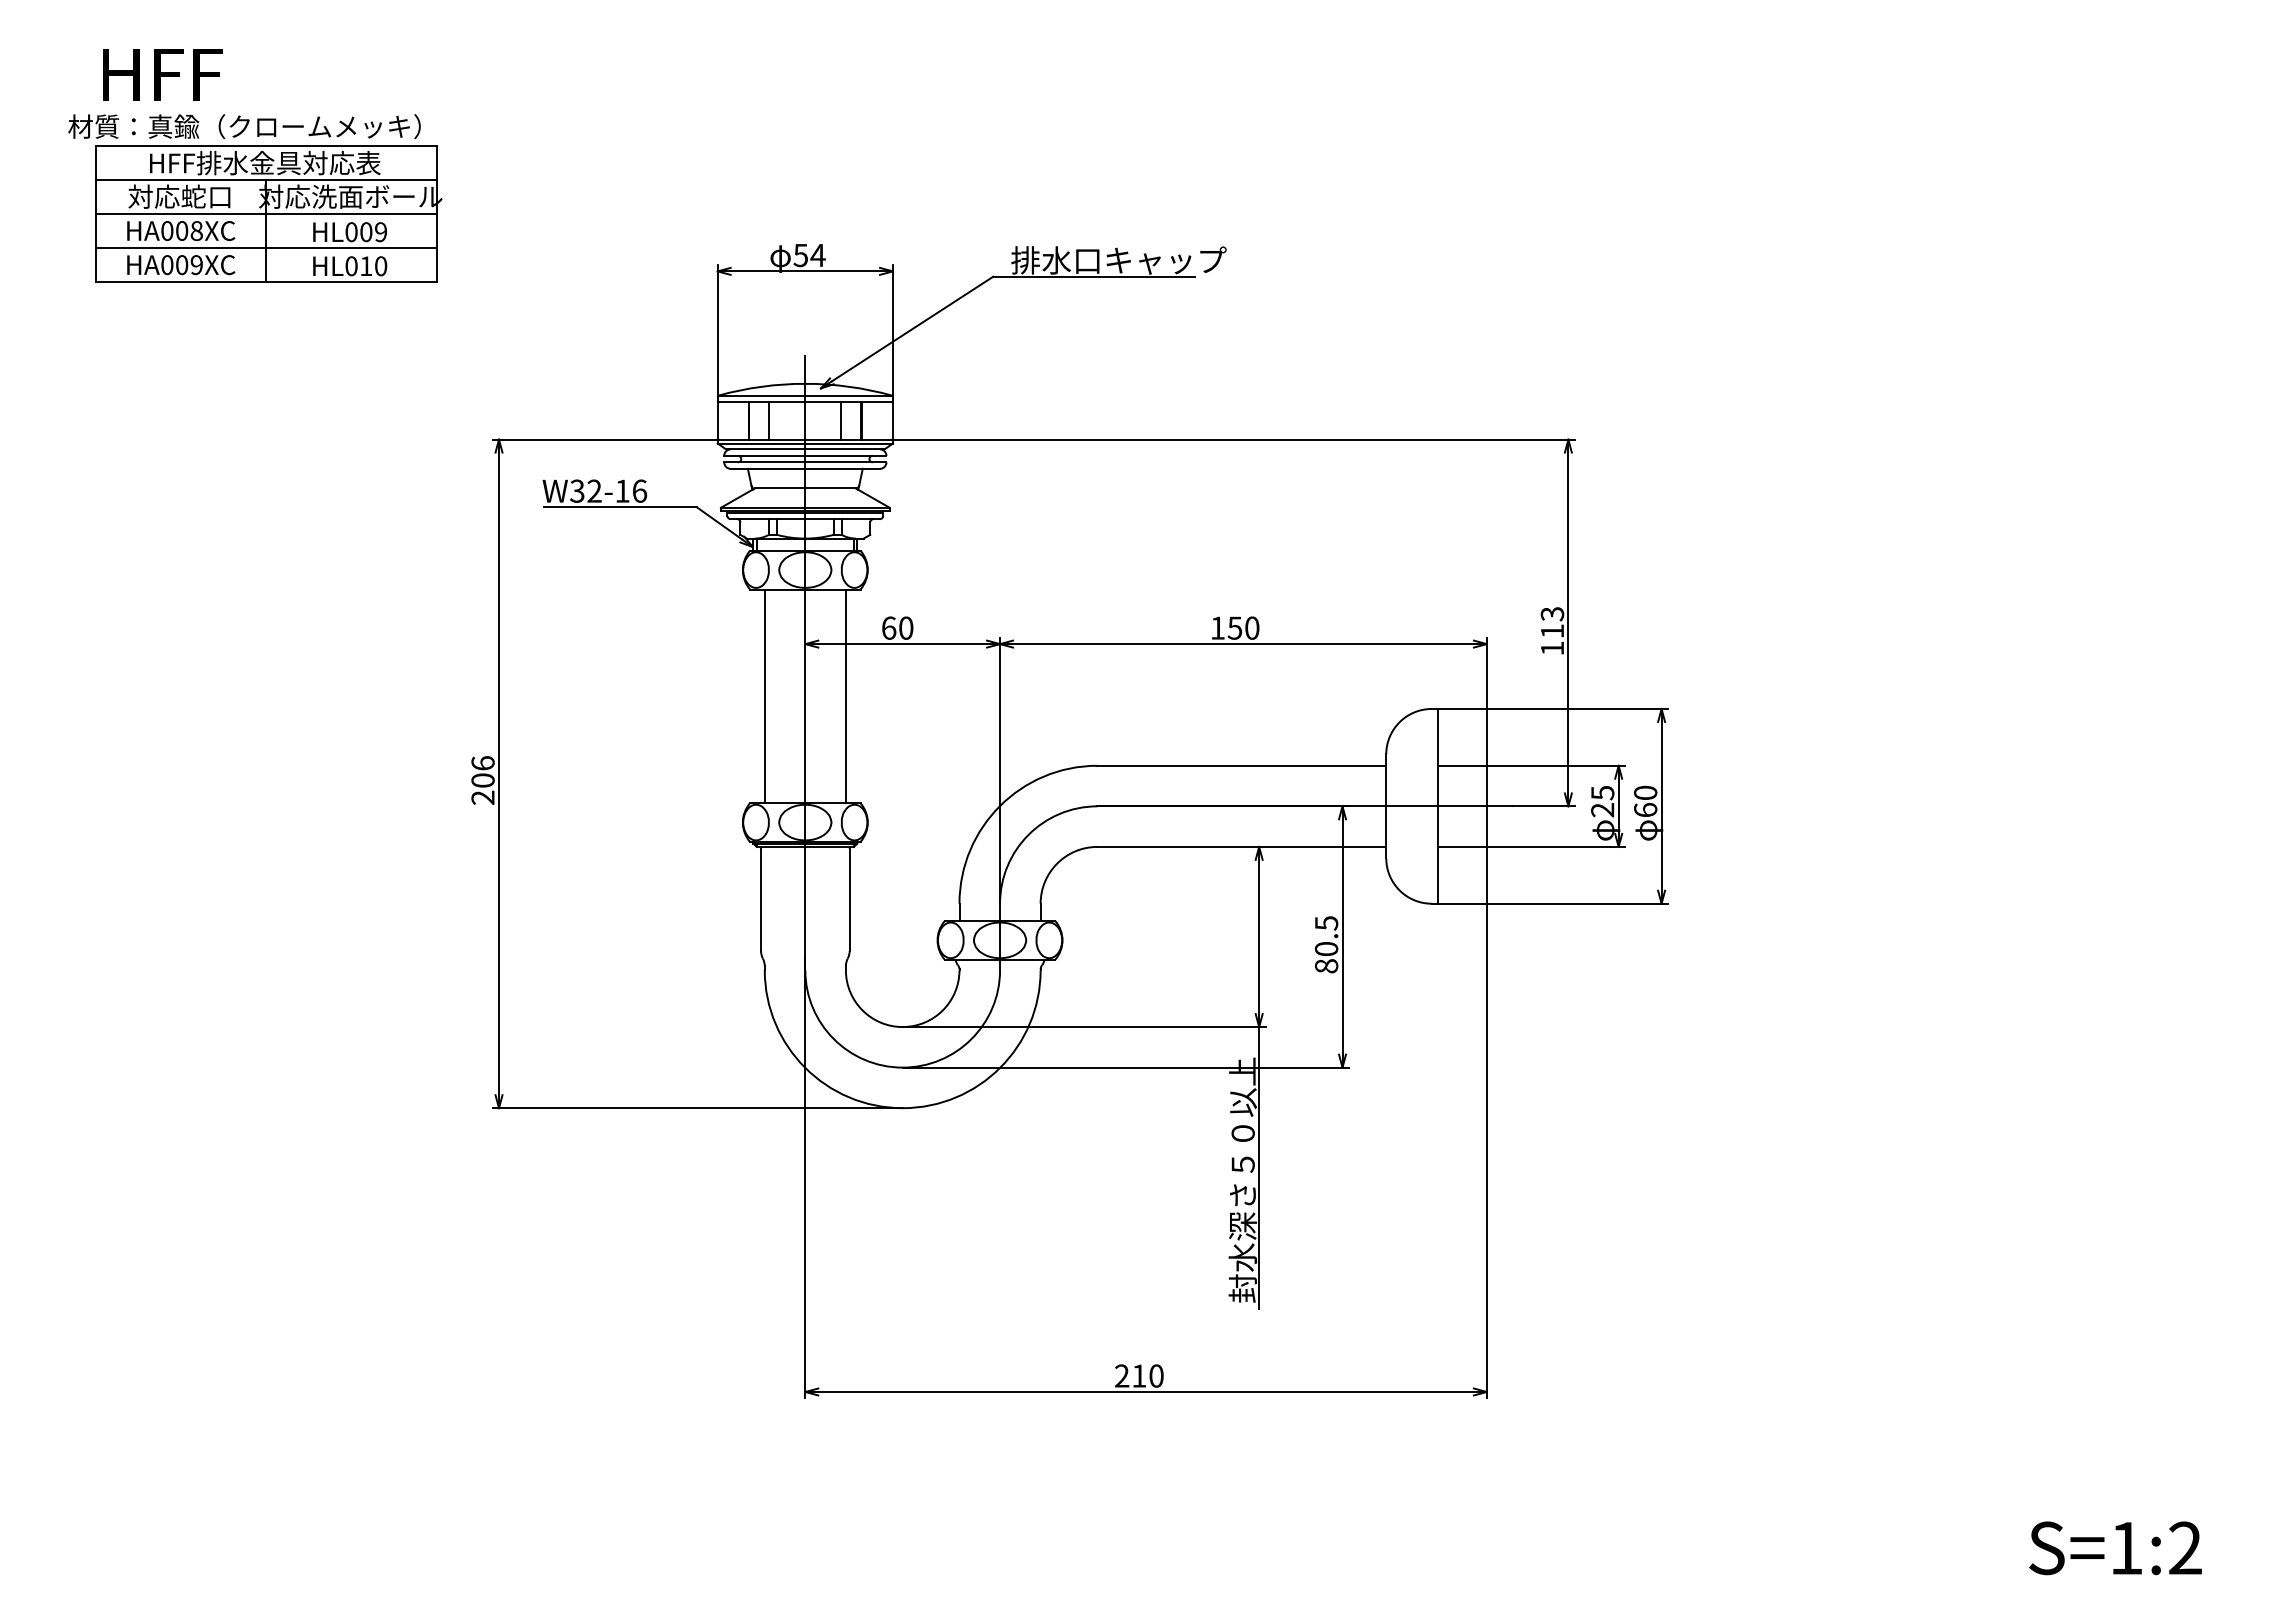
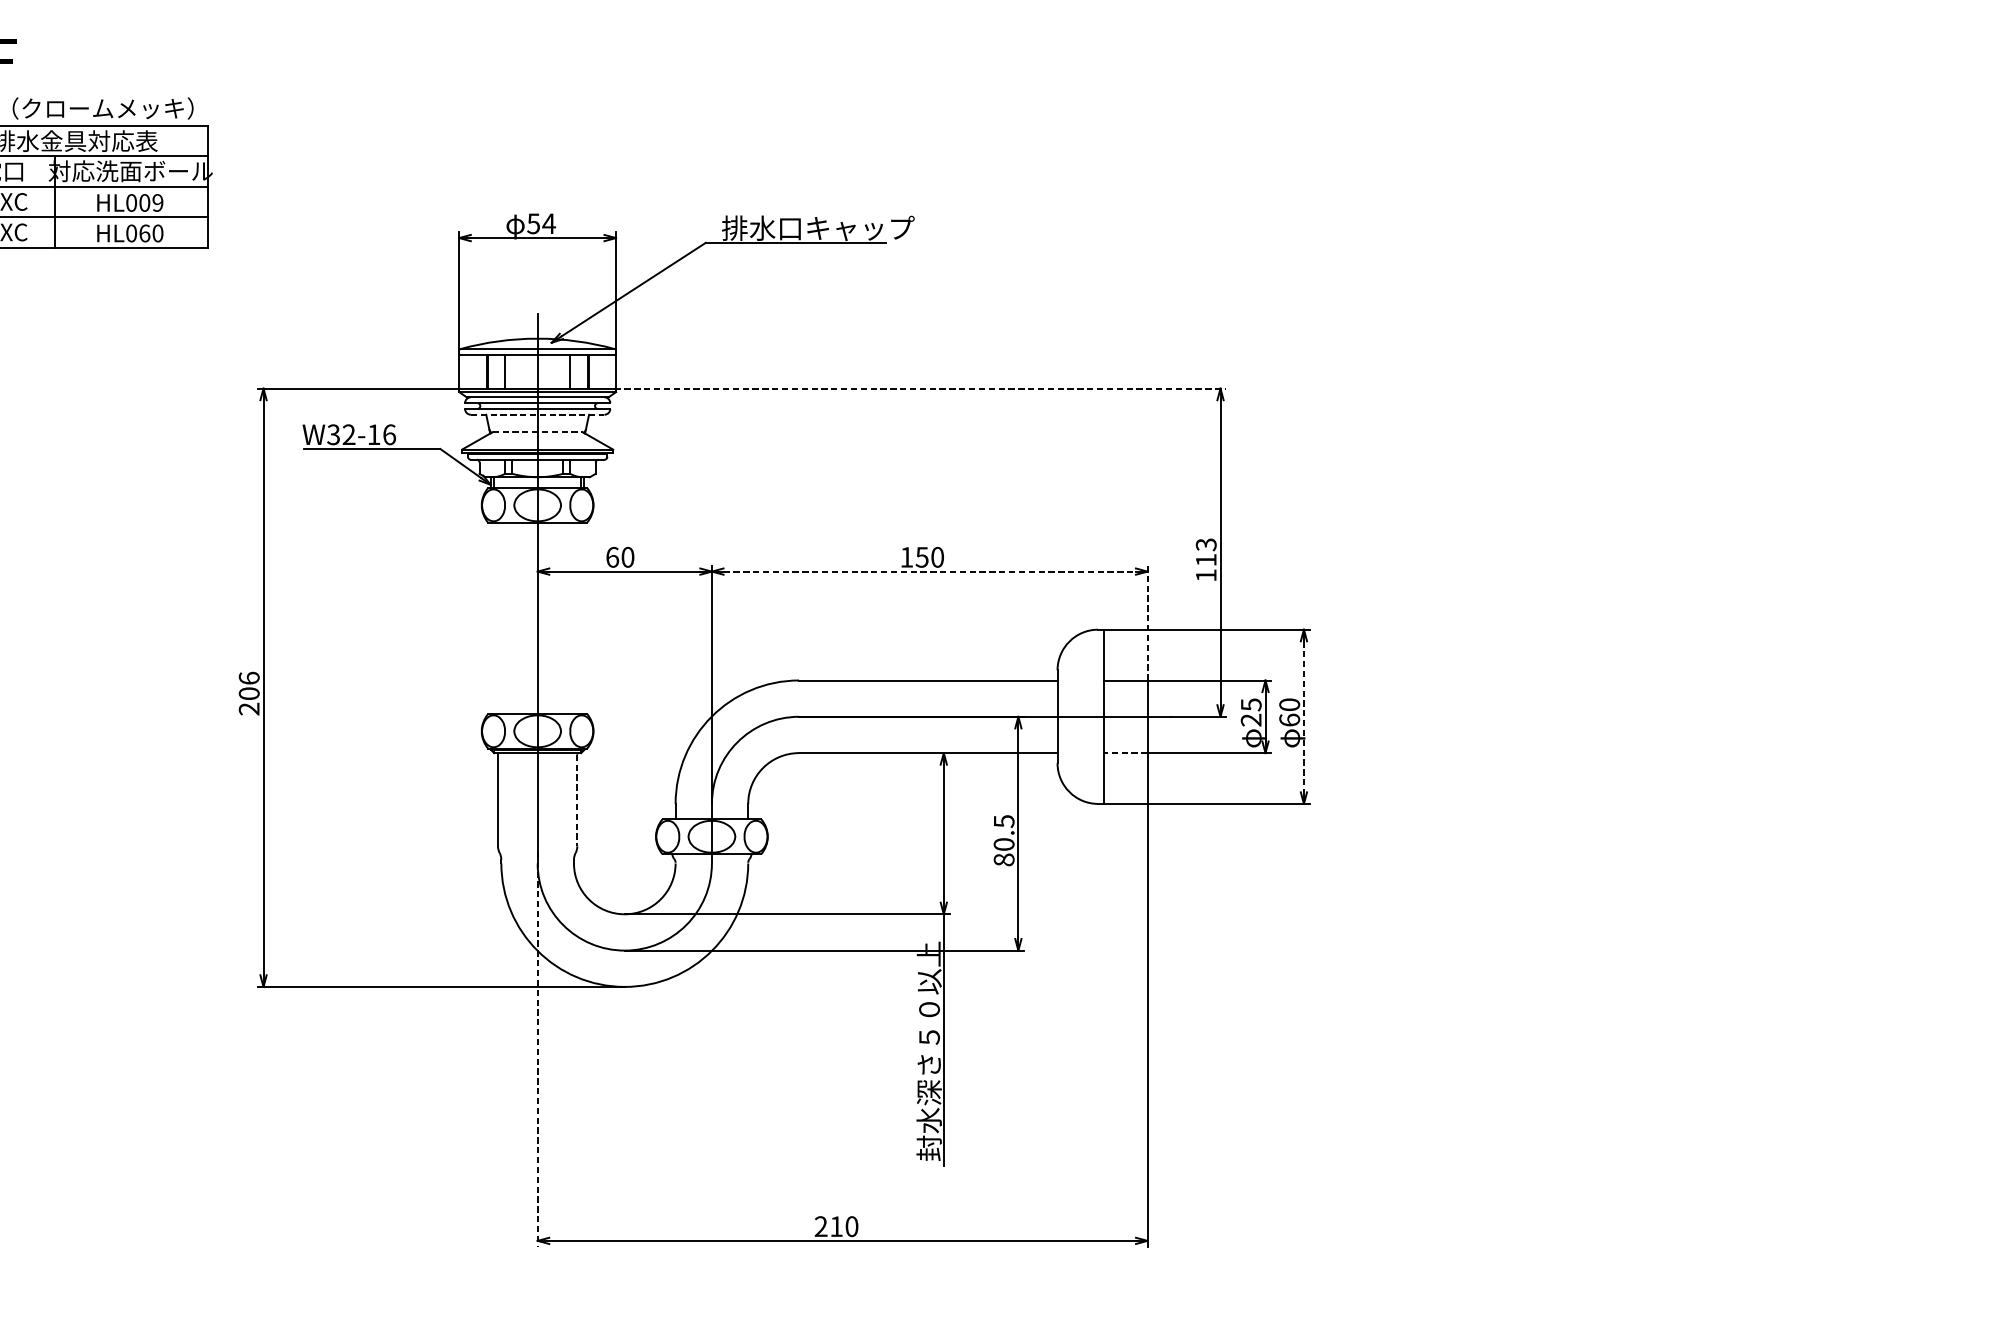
text: (366, 266) -> (144, 233), HL010 -> HL060
line: (1233, 439) -> (920, 388), solid -> dashed
line: (805, 468) -> (537, 414), solid -> dashed
line: (805, 488) -> (537, 432), solid -> dashed
line: (1243, 644) -> (929, 571), solid -> dashed
line: (764, 696) -> (501, 618), removed
line: (845, 696) -> (573, 618), removed
line: (1486, 701) -> (1147, 622), solid -> dashed
line: (1661, 806) -> (1303, 716), solid -> dashed
line: (1462, 846) -> (1125, 752), solid -> dashed
line: (849, 900) -> (577, 801), solid -> dashed
line: (805, 1177) -> (537, 1048), solid -> dashed

